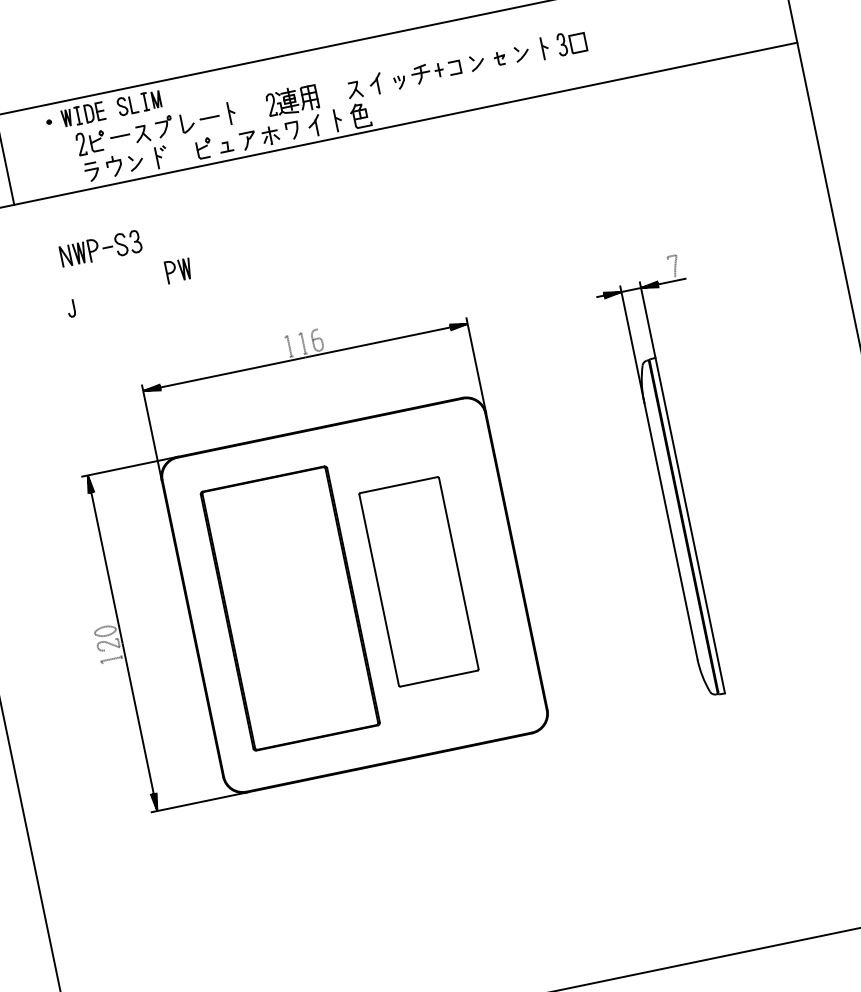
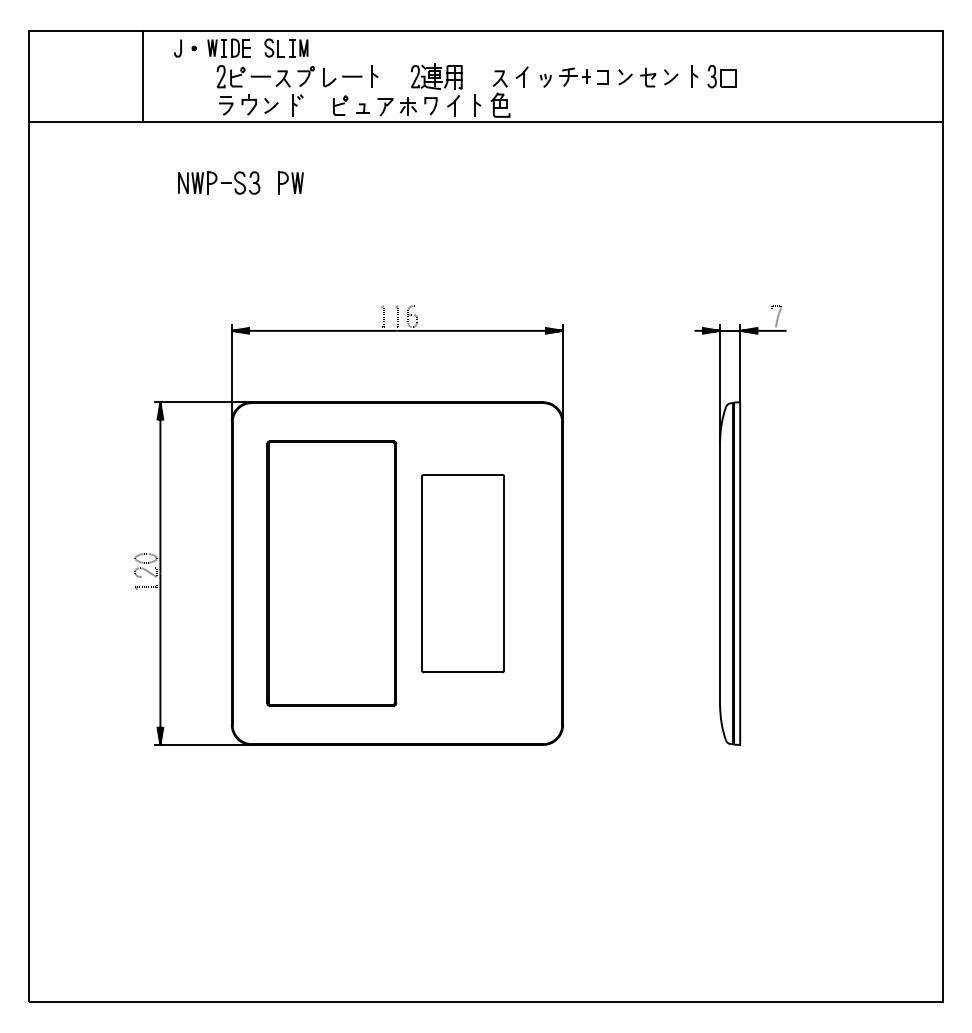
part: (499, 58) -> (648, 77), size x1.43
part: (178, 270) -> (290, 182), moved
curve: (73, 308) -> (180, 48), moved

